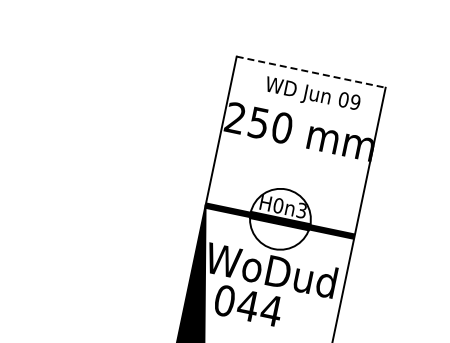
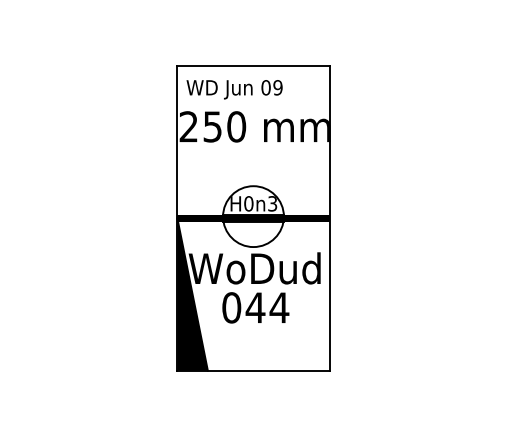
line: (311, 72) -> (253, 66), dashed -> solid
text: (312, 95) -> (234, 89), moved
text: (248, 305) -> (255, 307), moved

